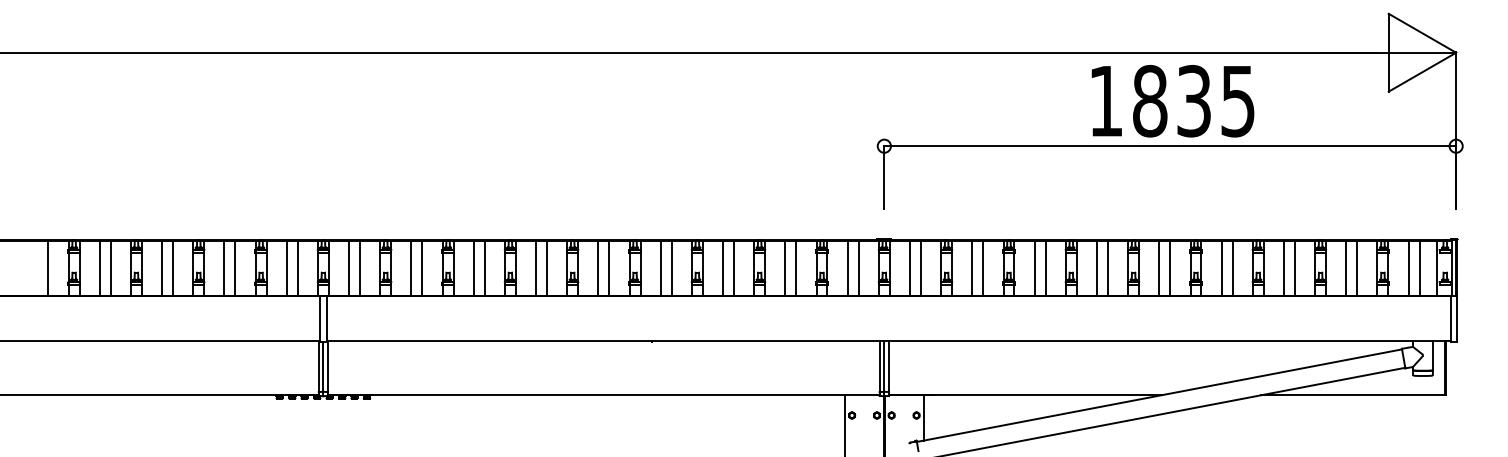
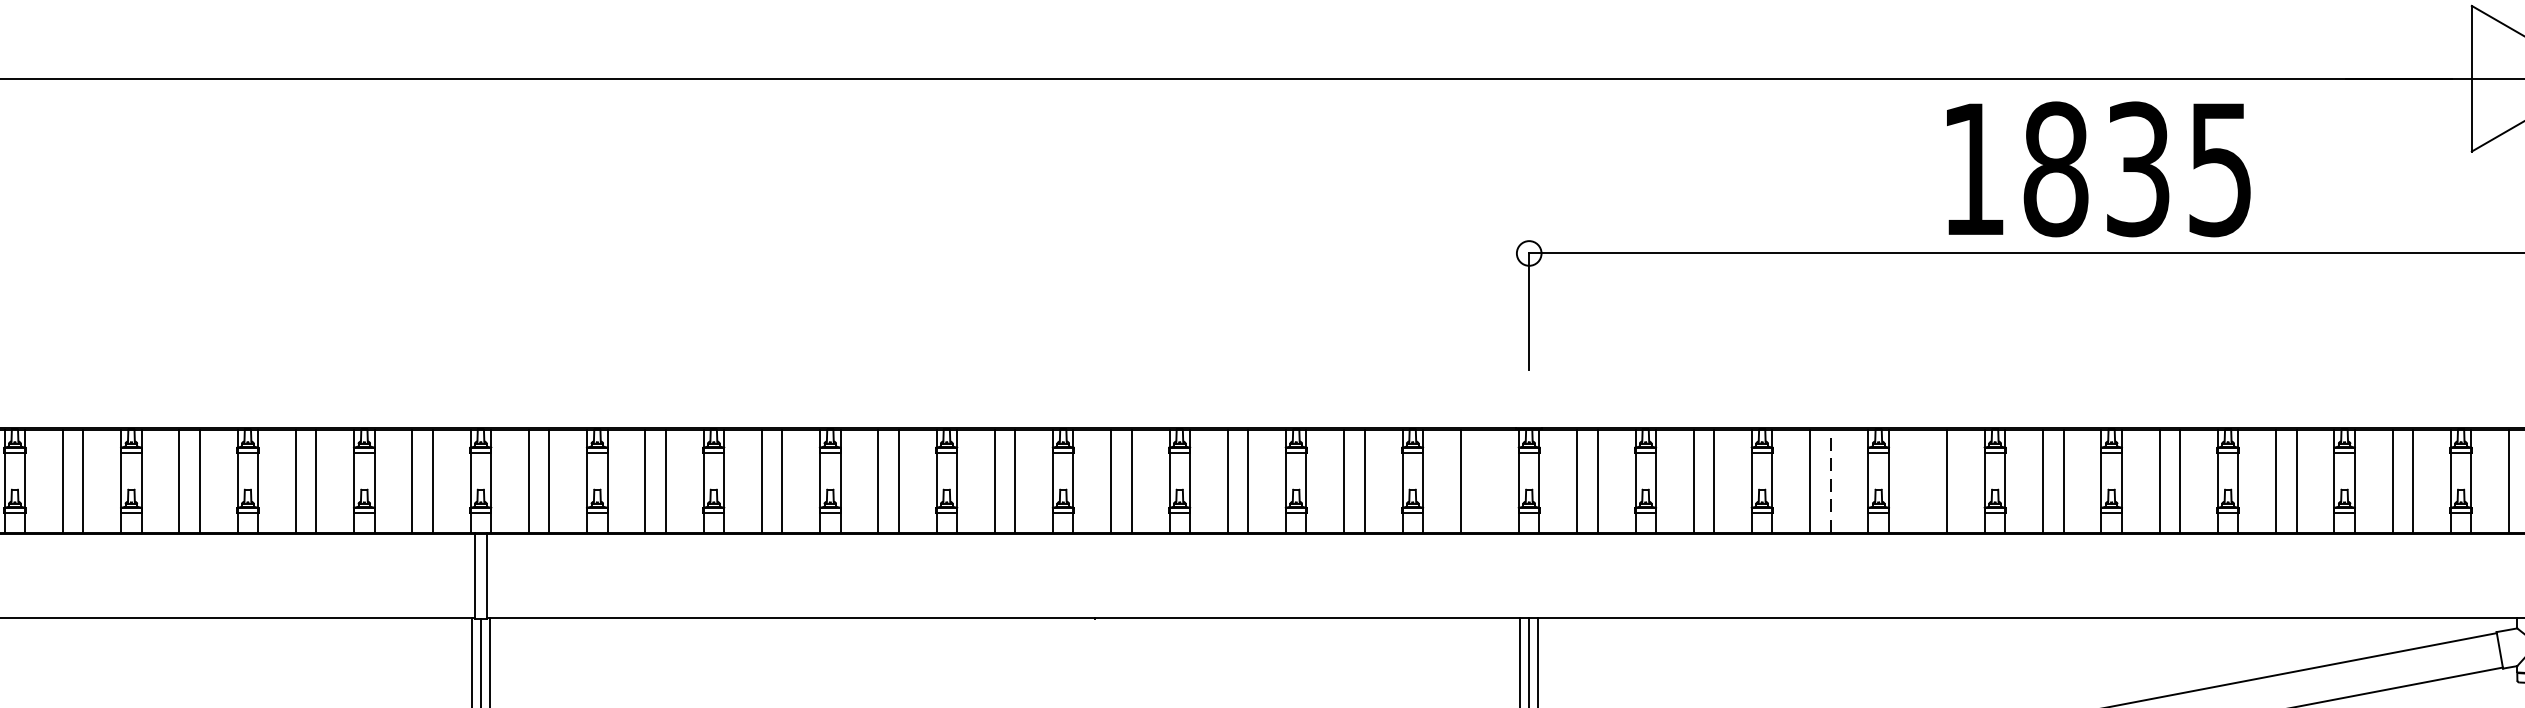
text: (1172, 101) -> (2097, 169), moved
line: (858, 267) -> (1480, 480), removed
line: (1045, 267) -> (1830, 480), solid -> dashed
line: (1097, 267) -> (1927, 480), removed

